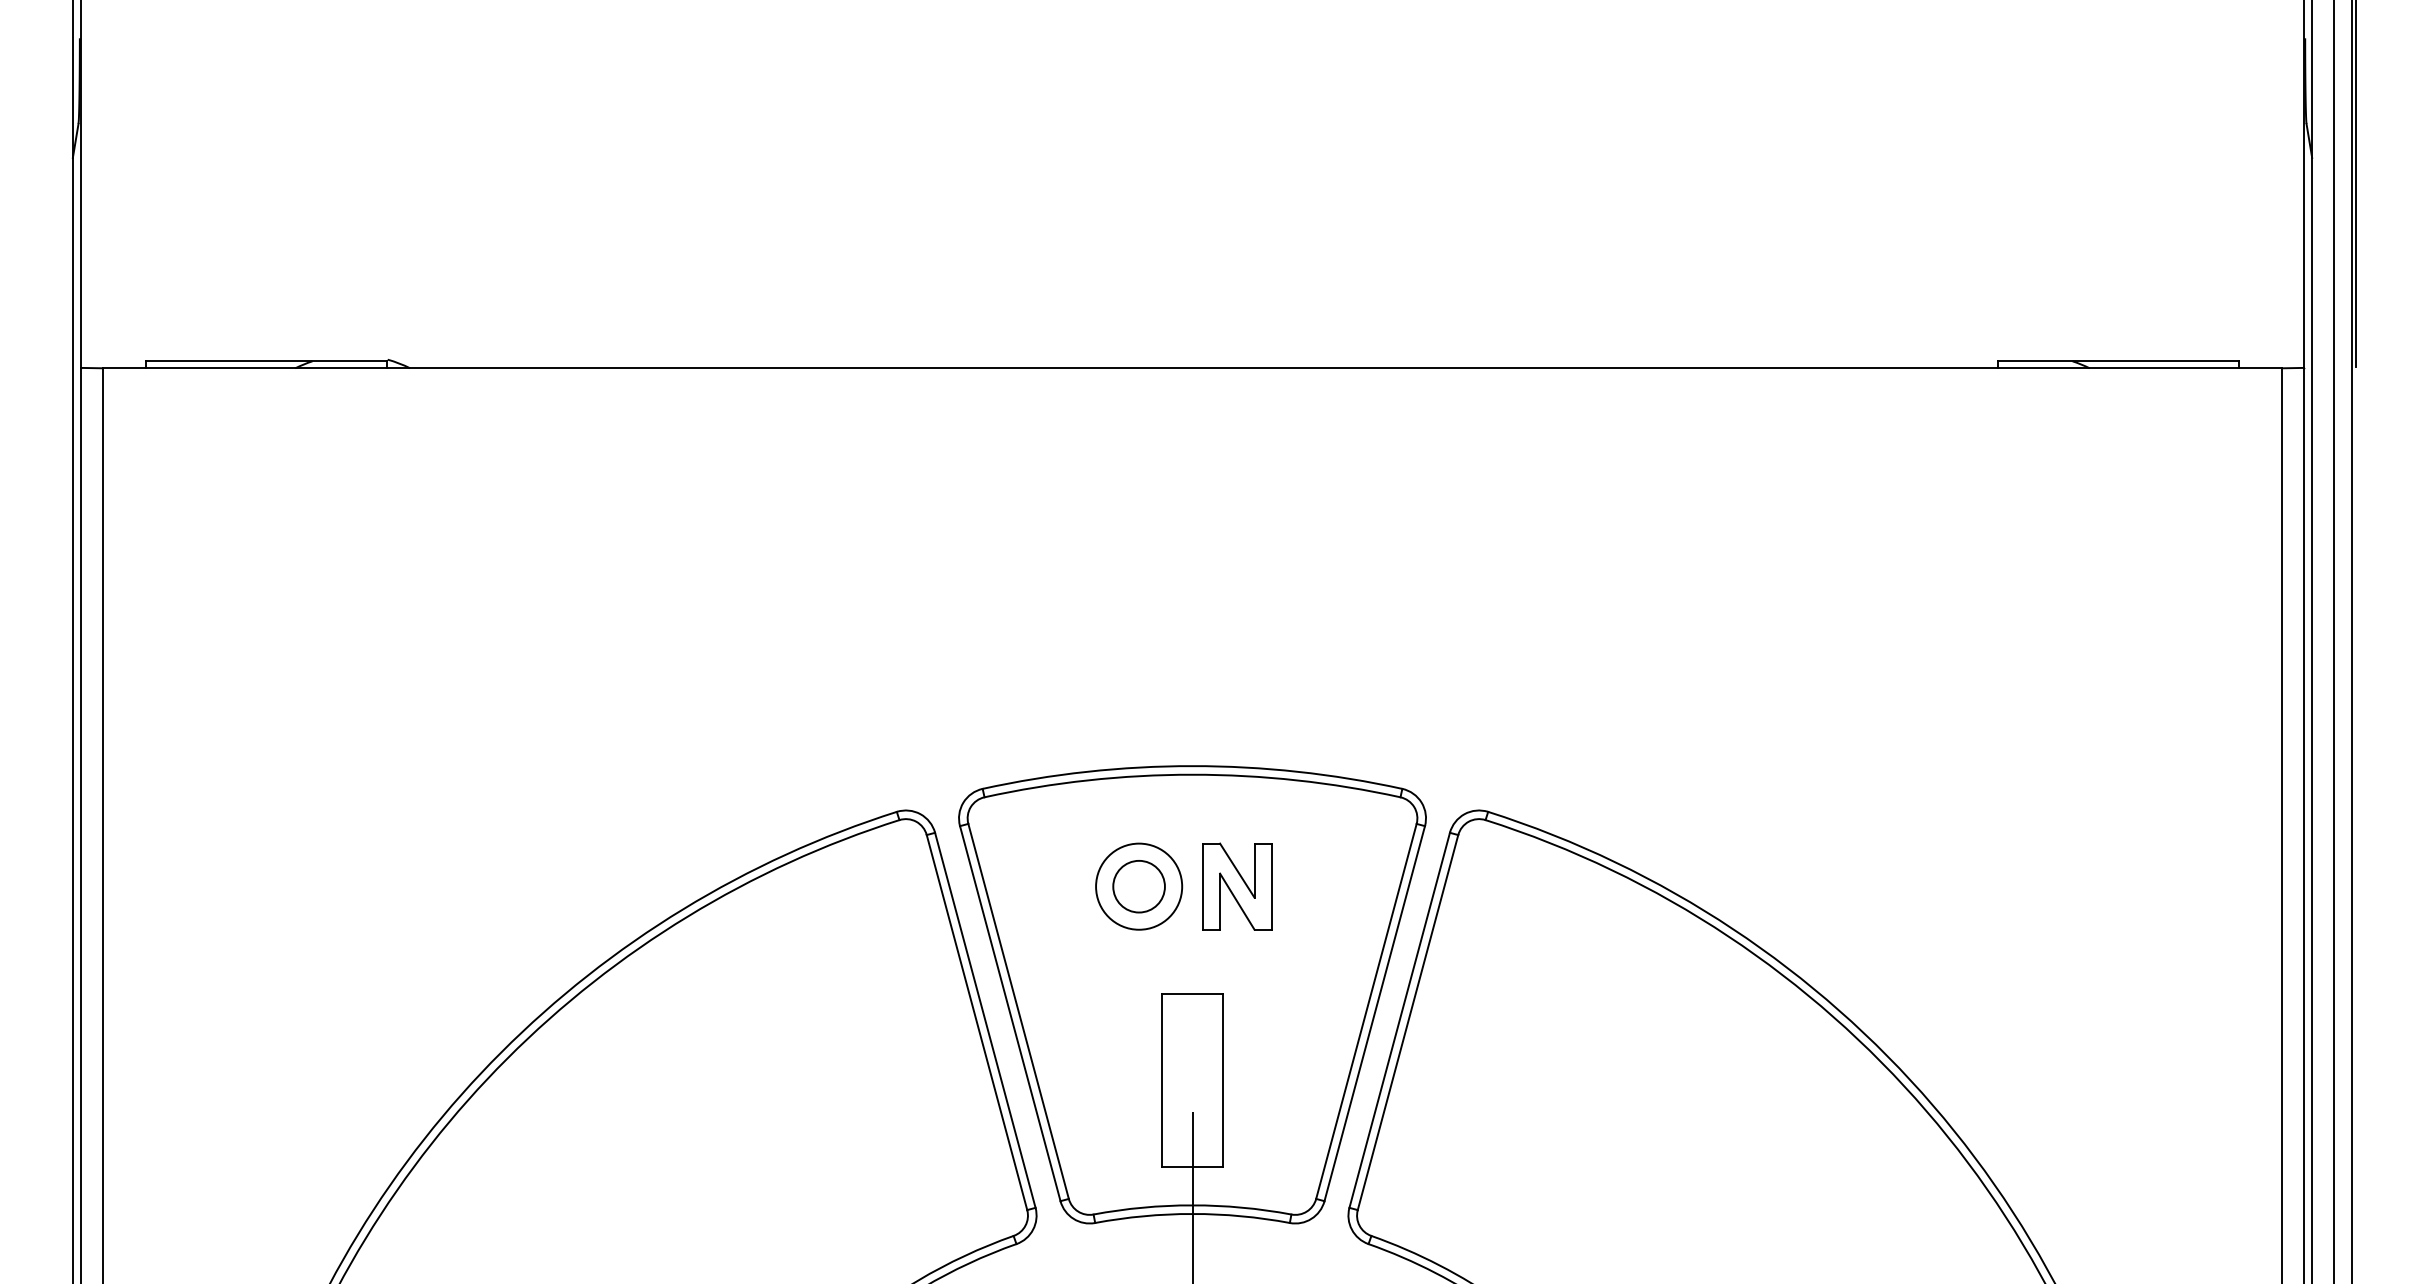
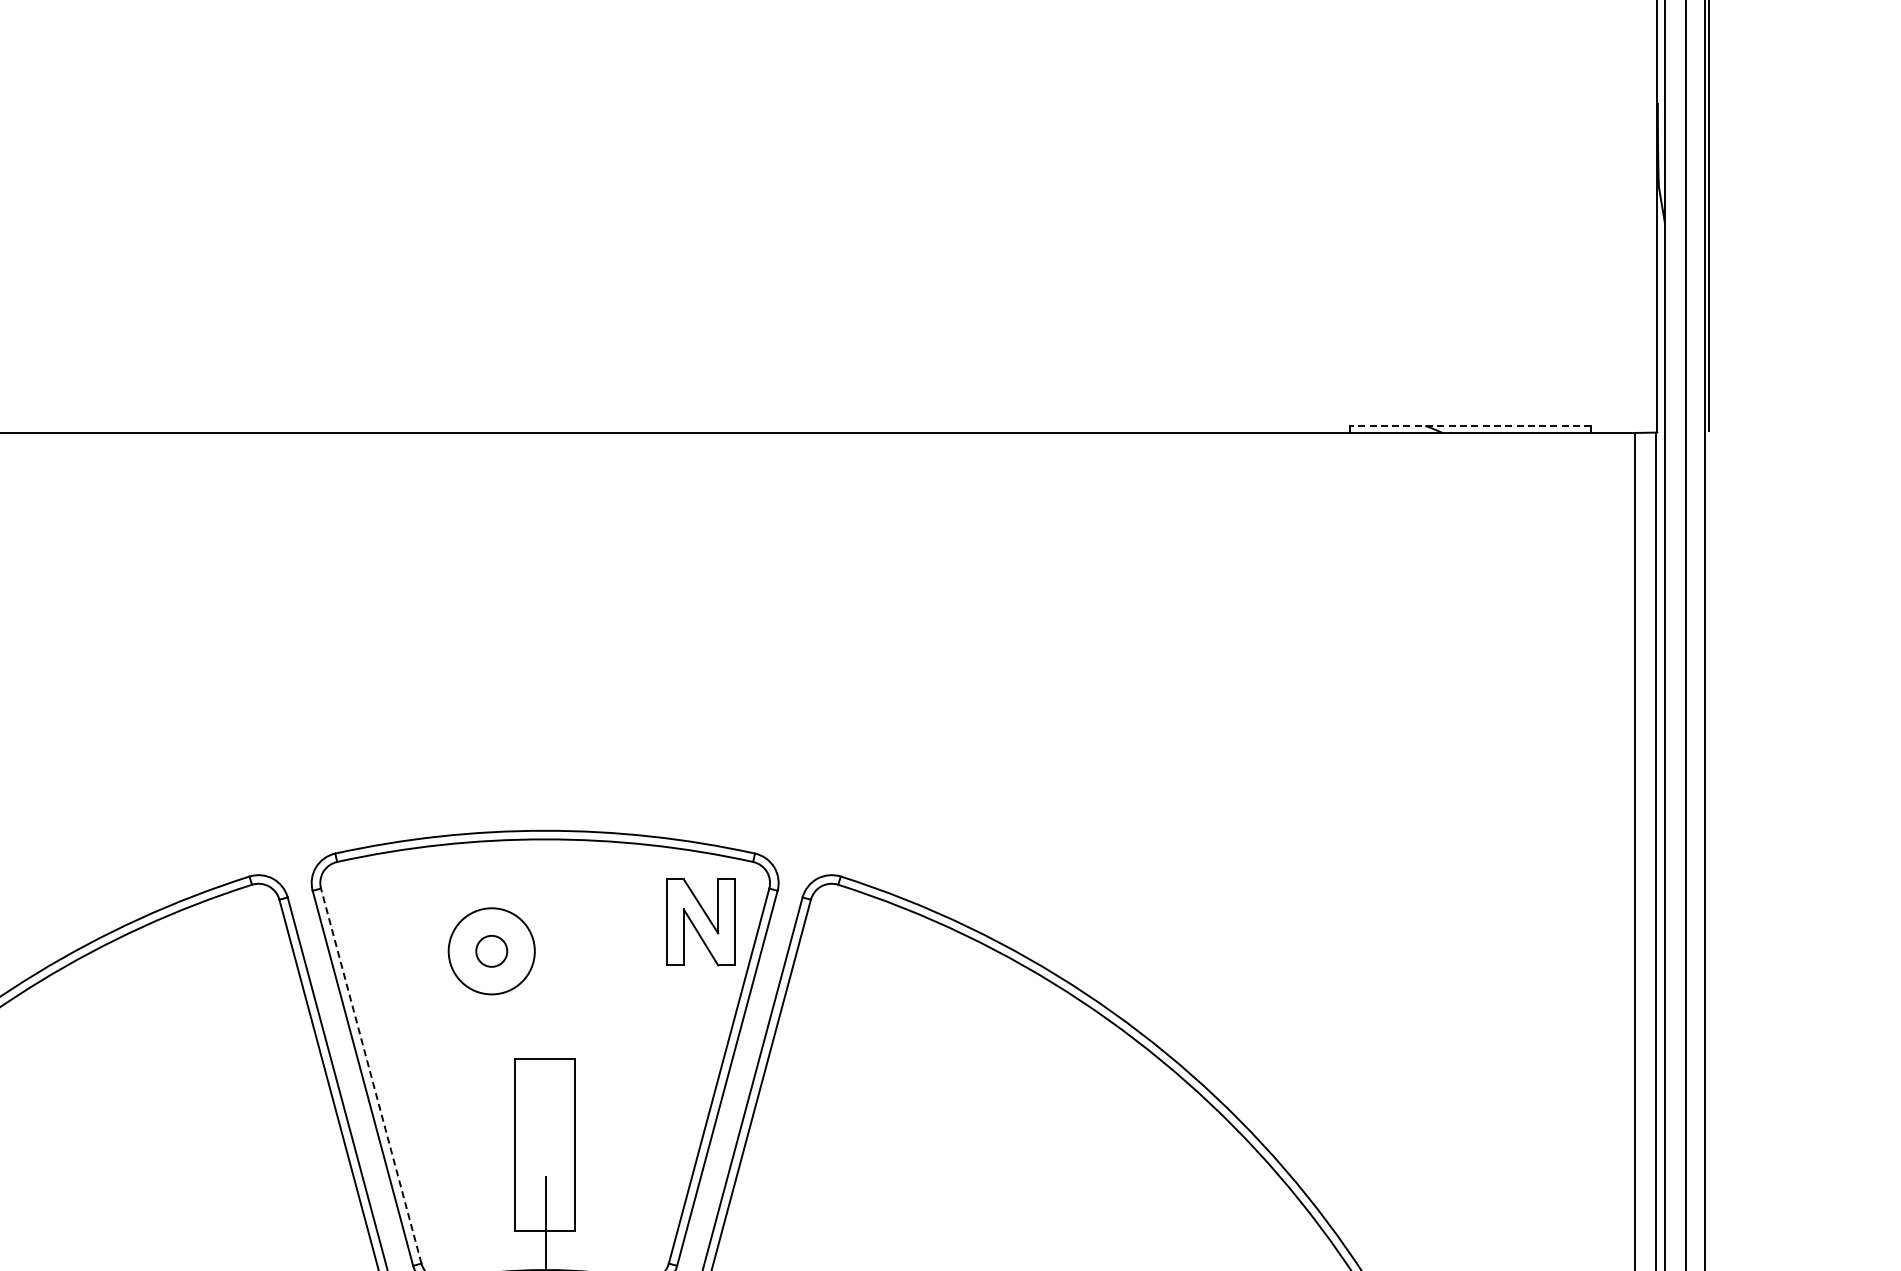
line: (2117, 361) -> (1470, 426), solid -> dashed
circle: (1138, 886) -> (491, 951), size x0.6
part: (1237, 886) -> (701, 922), moved
line: (1018, 1010) -> (371, 1075), solid -> dashed

